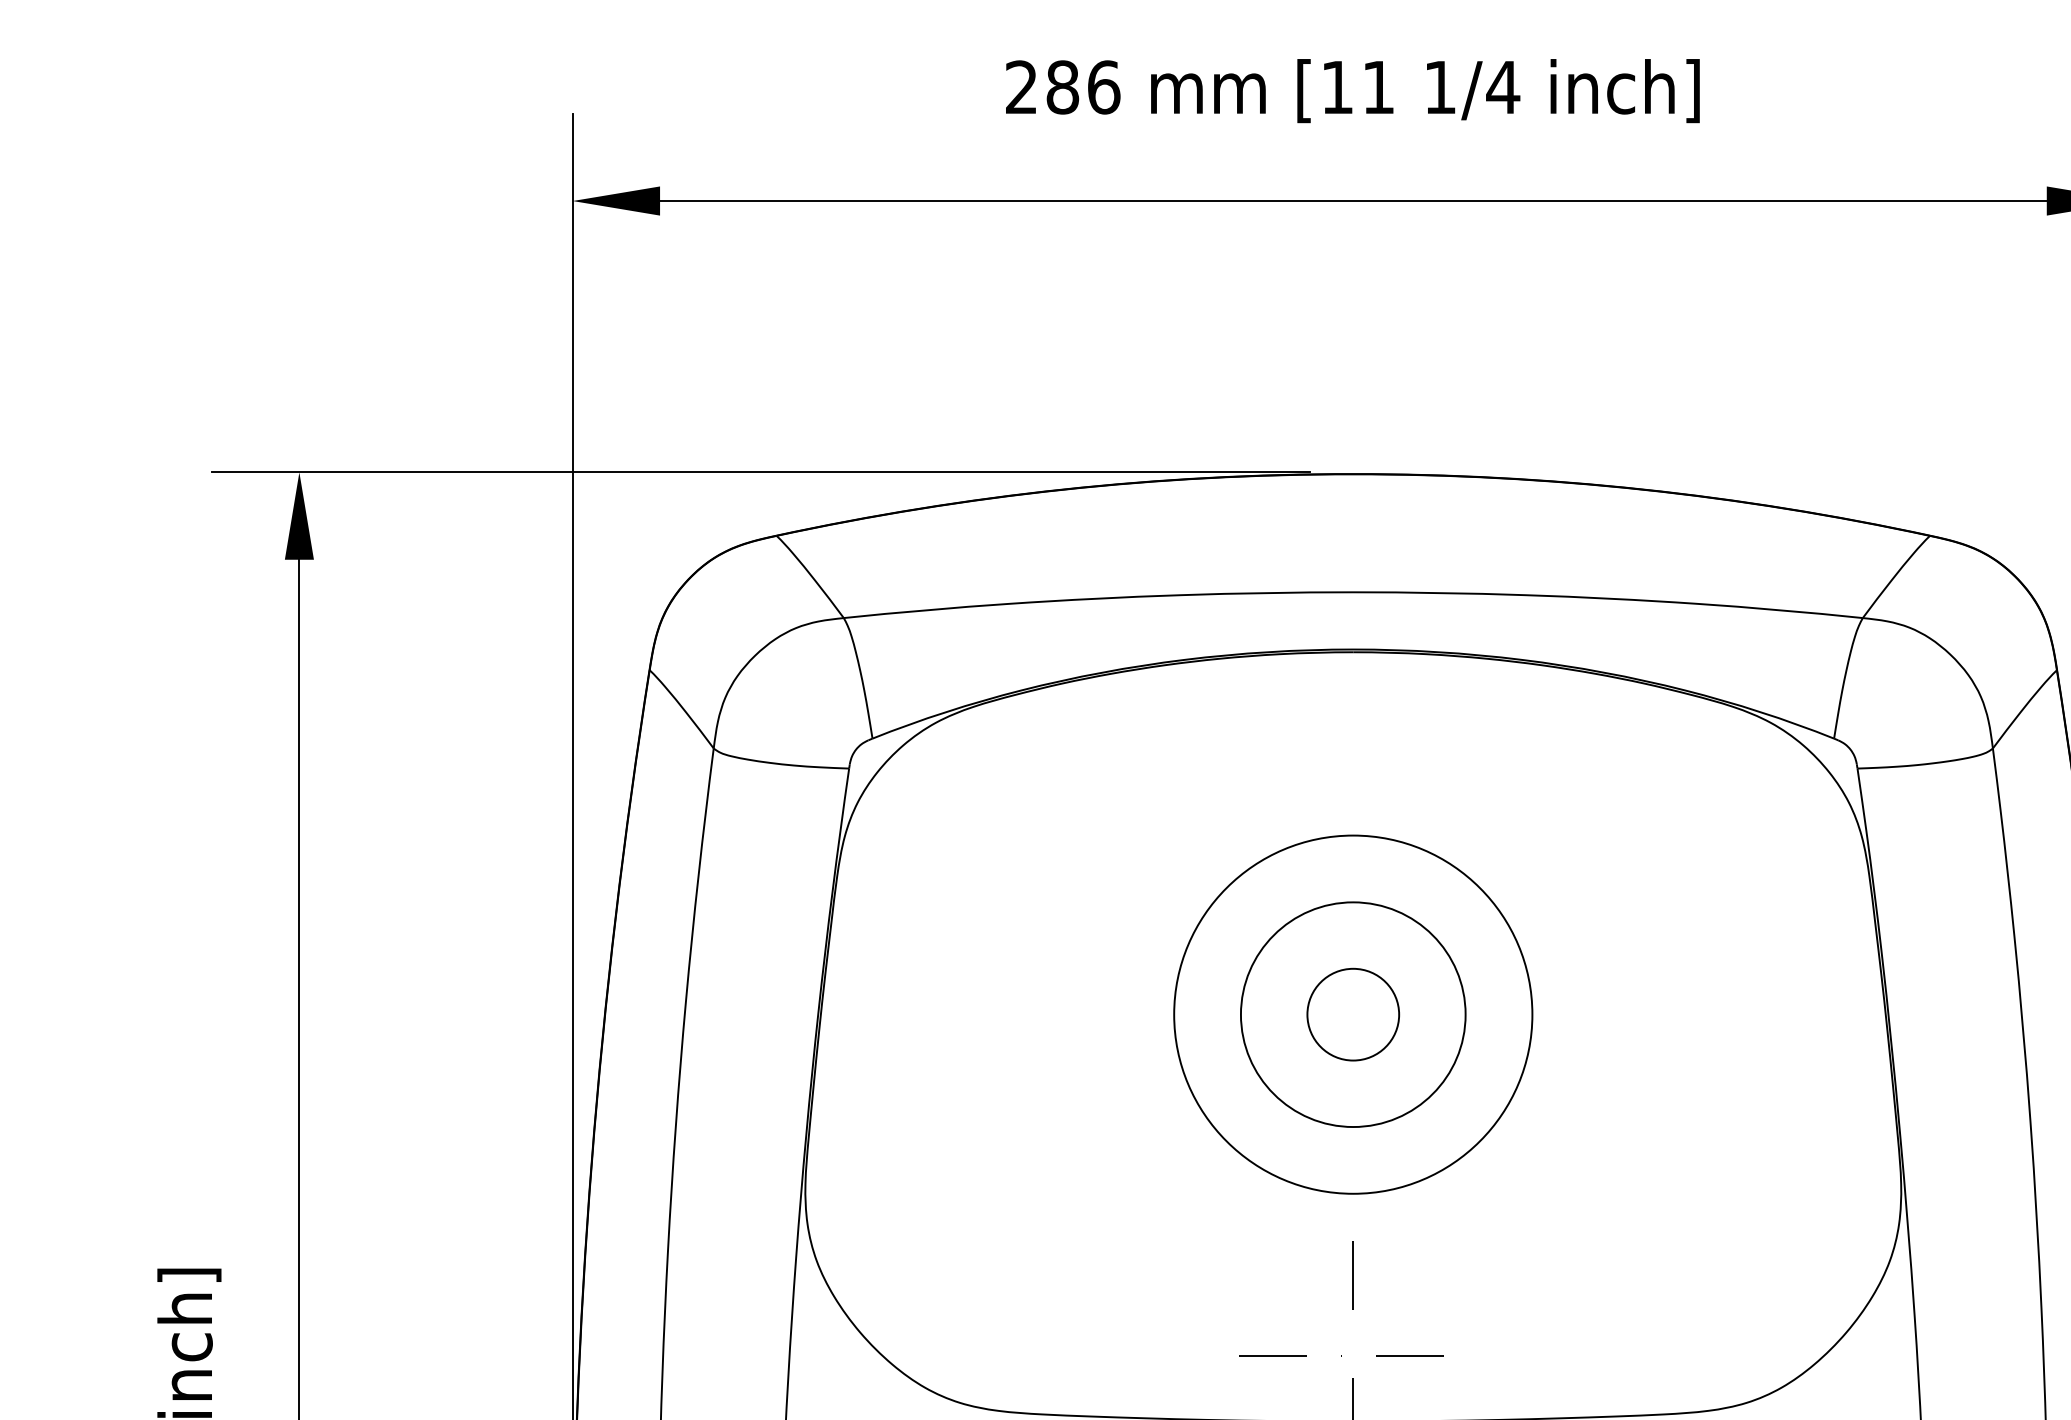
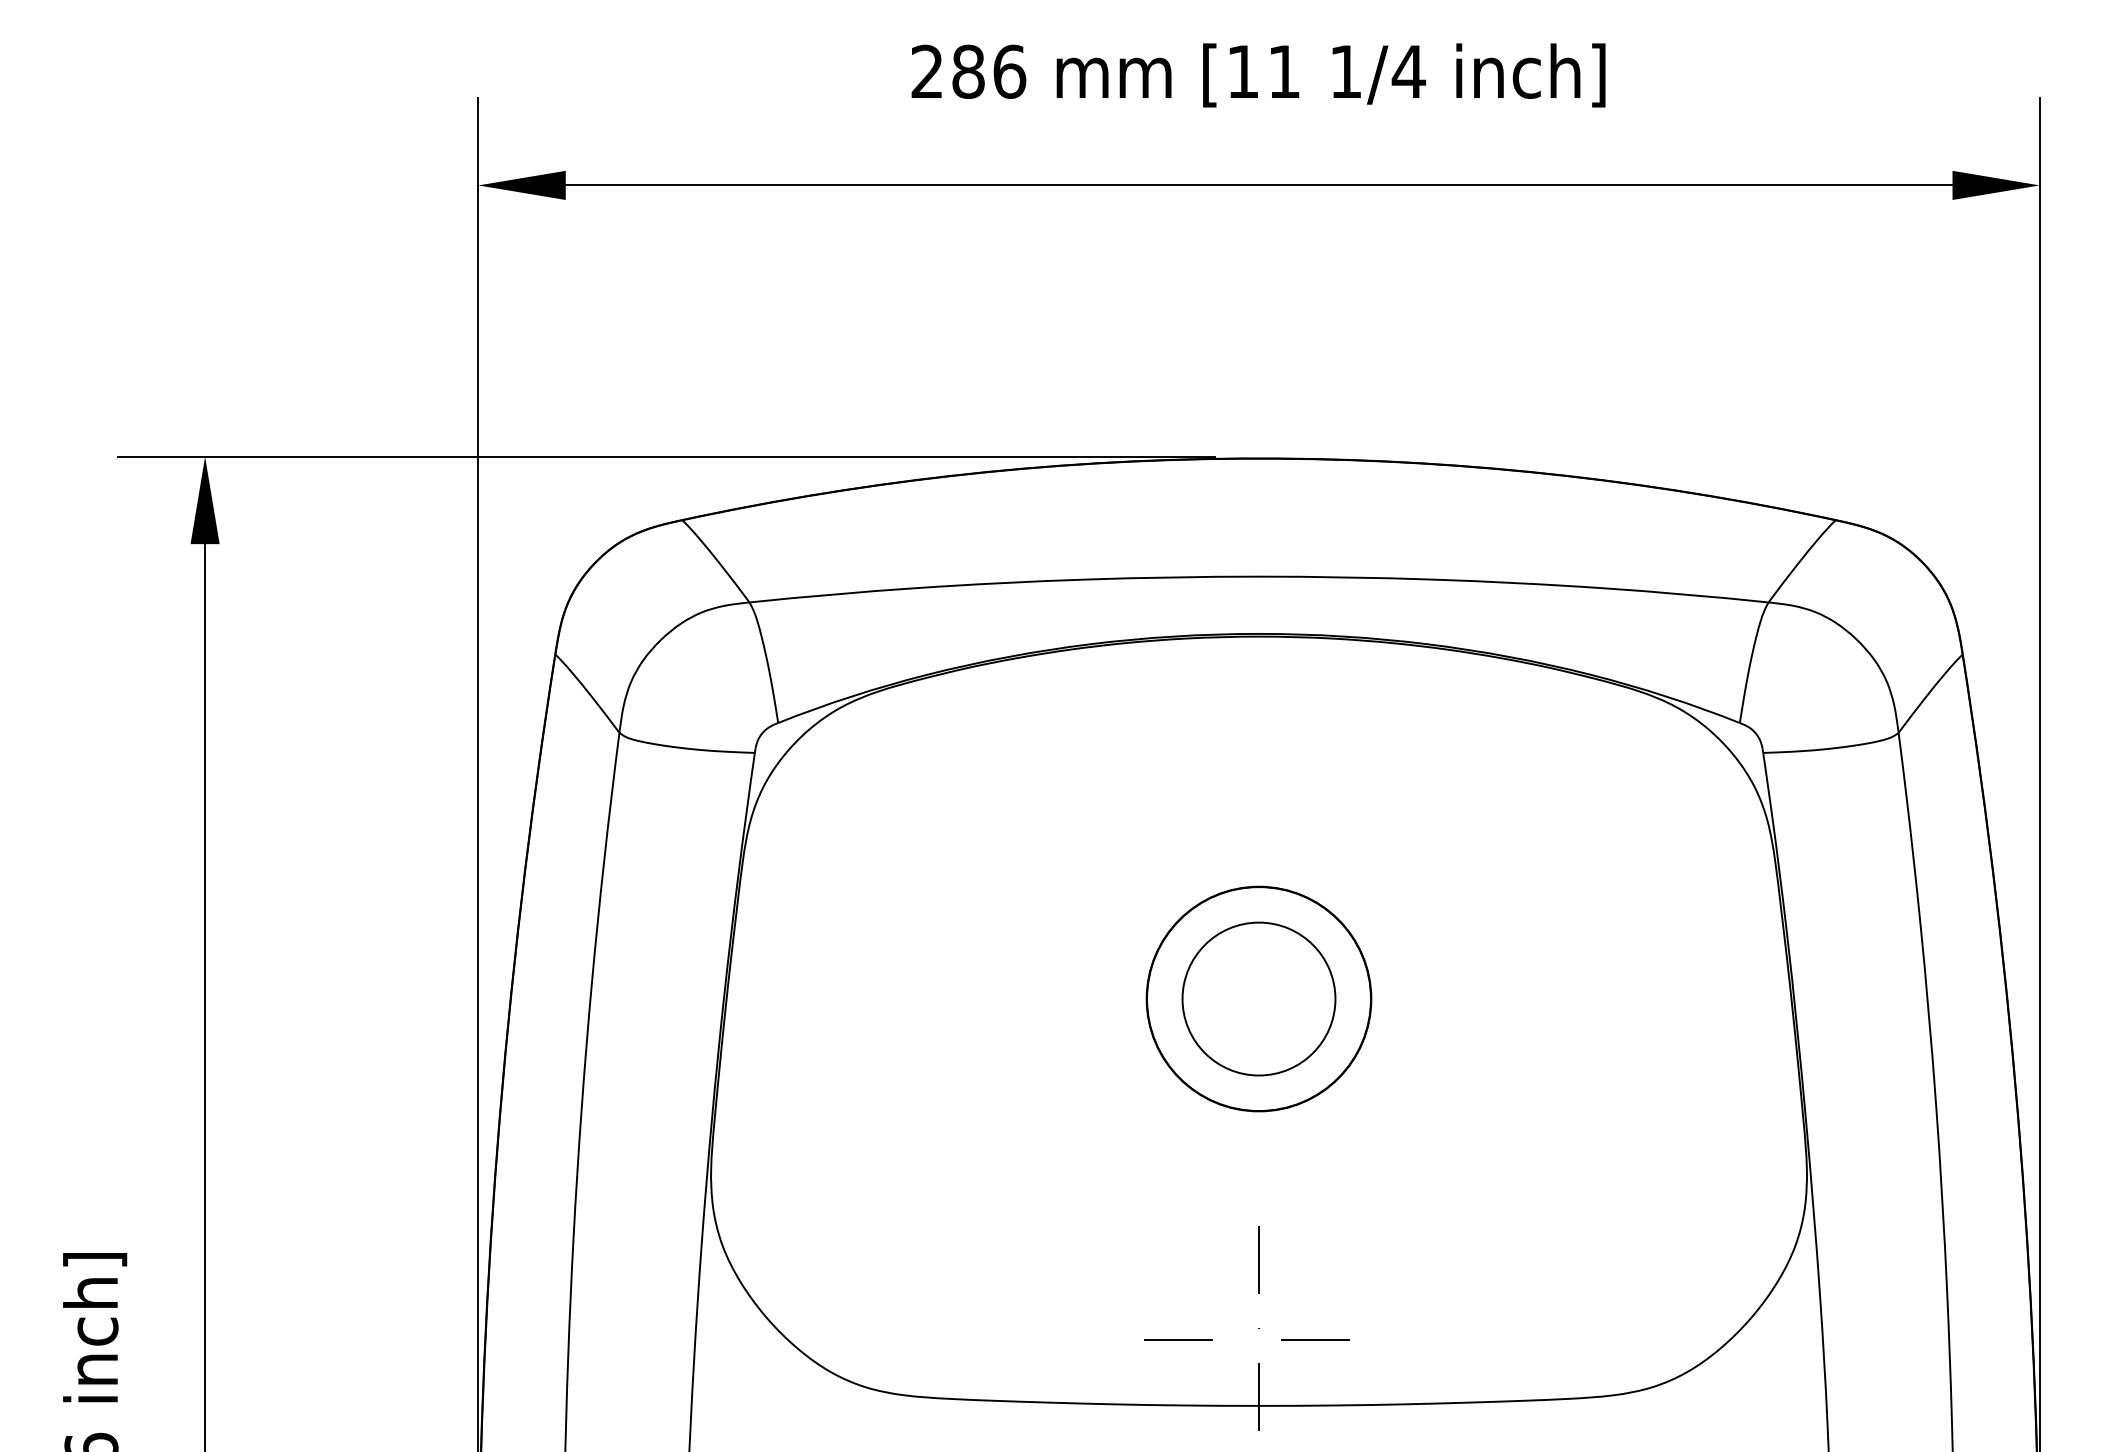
circle: (1352, 1014) -> (1258, 998), size x1.67
circle: (1352, 1015) -> (1258, 999), size x0.62

